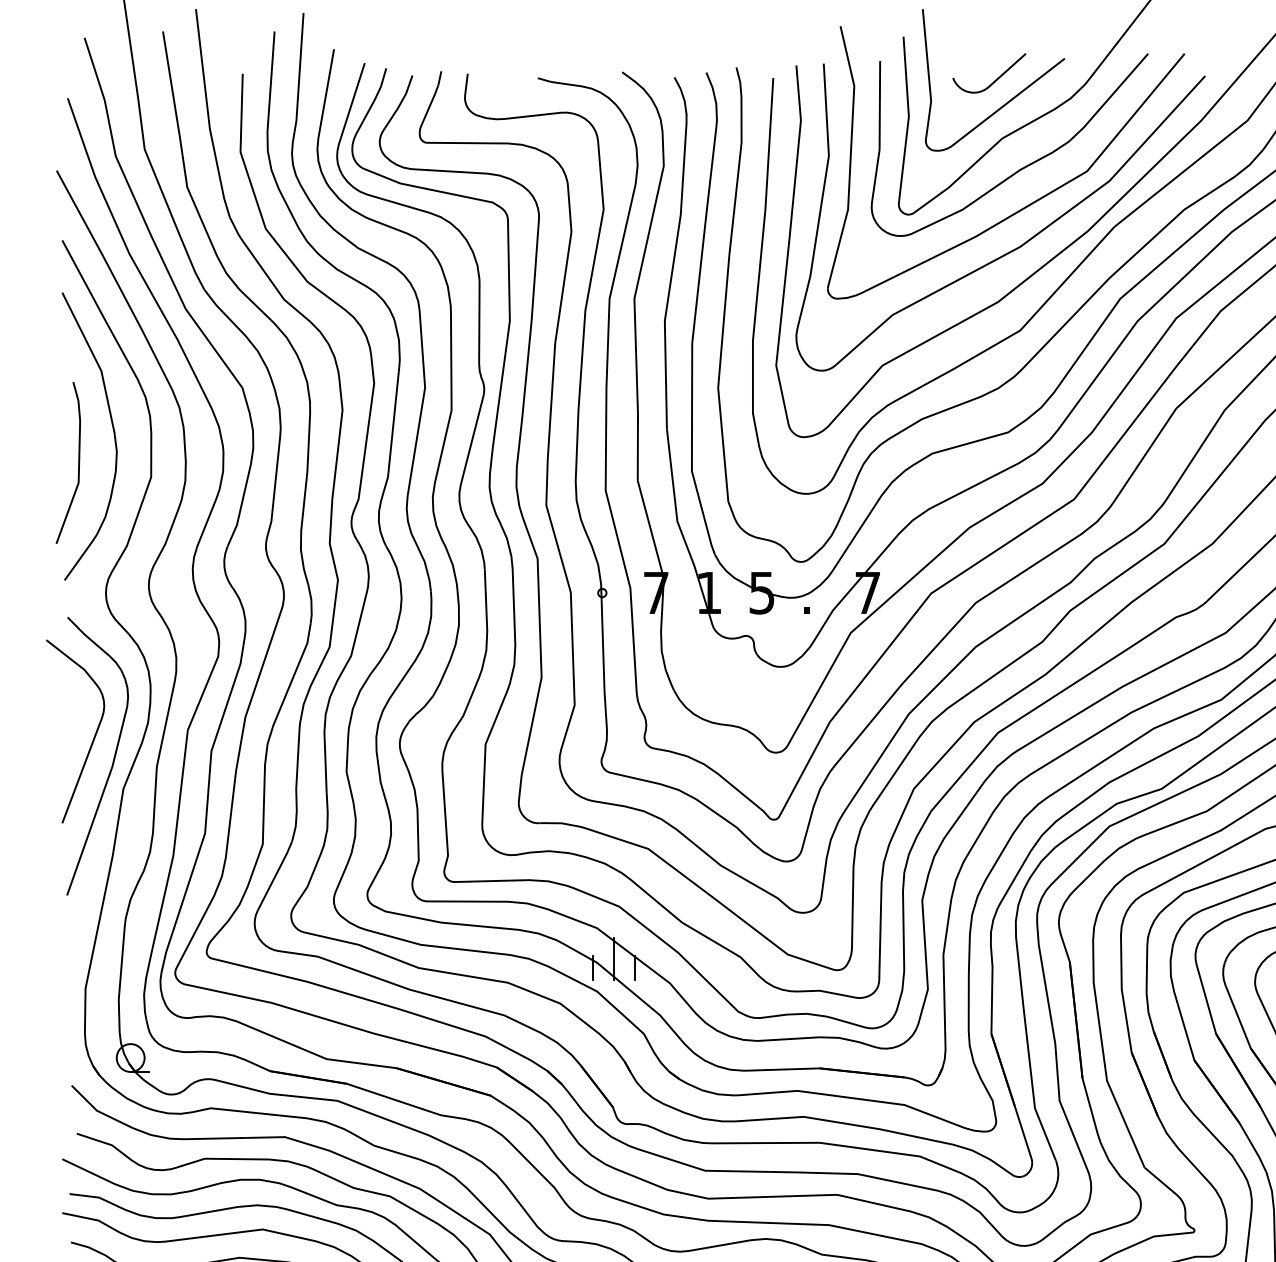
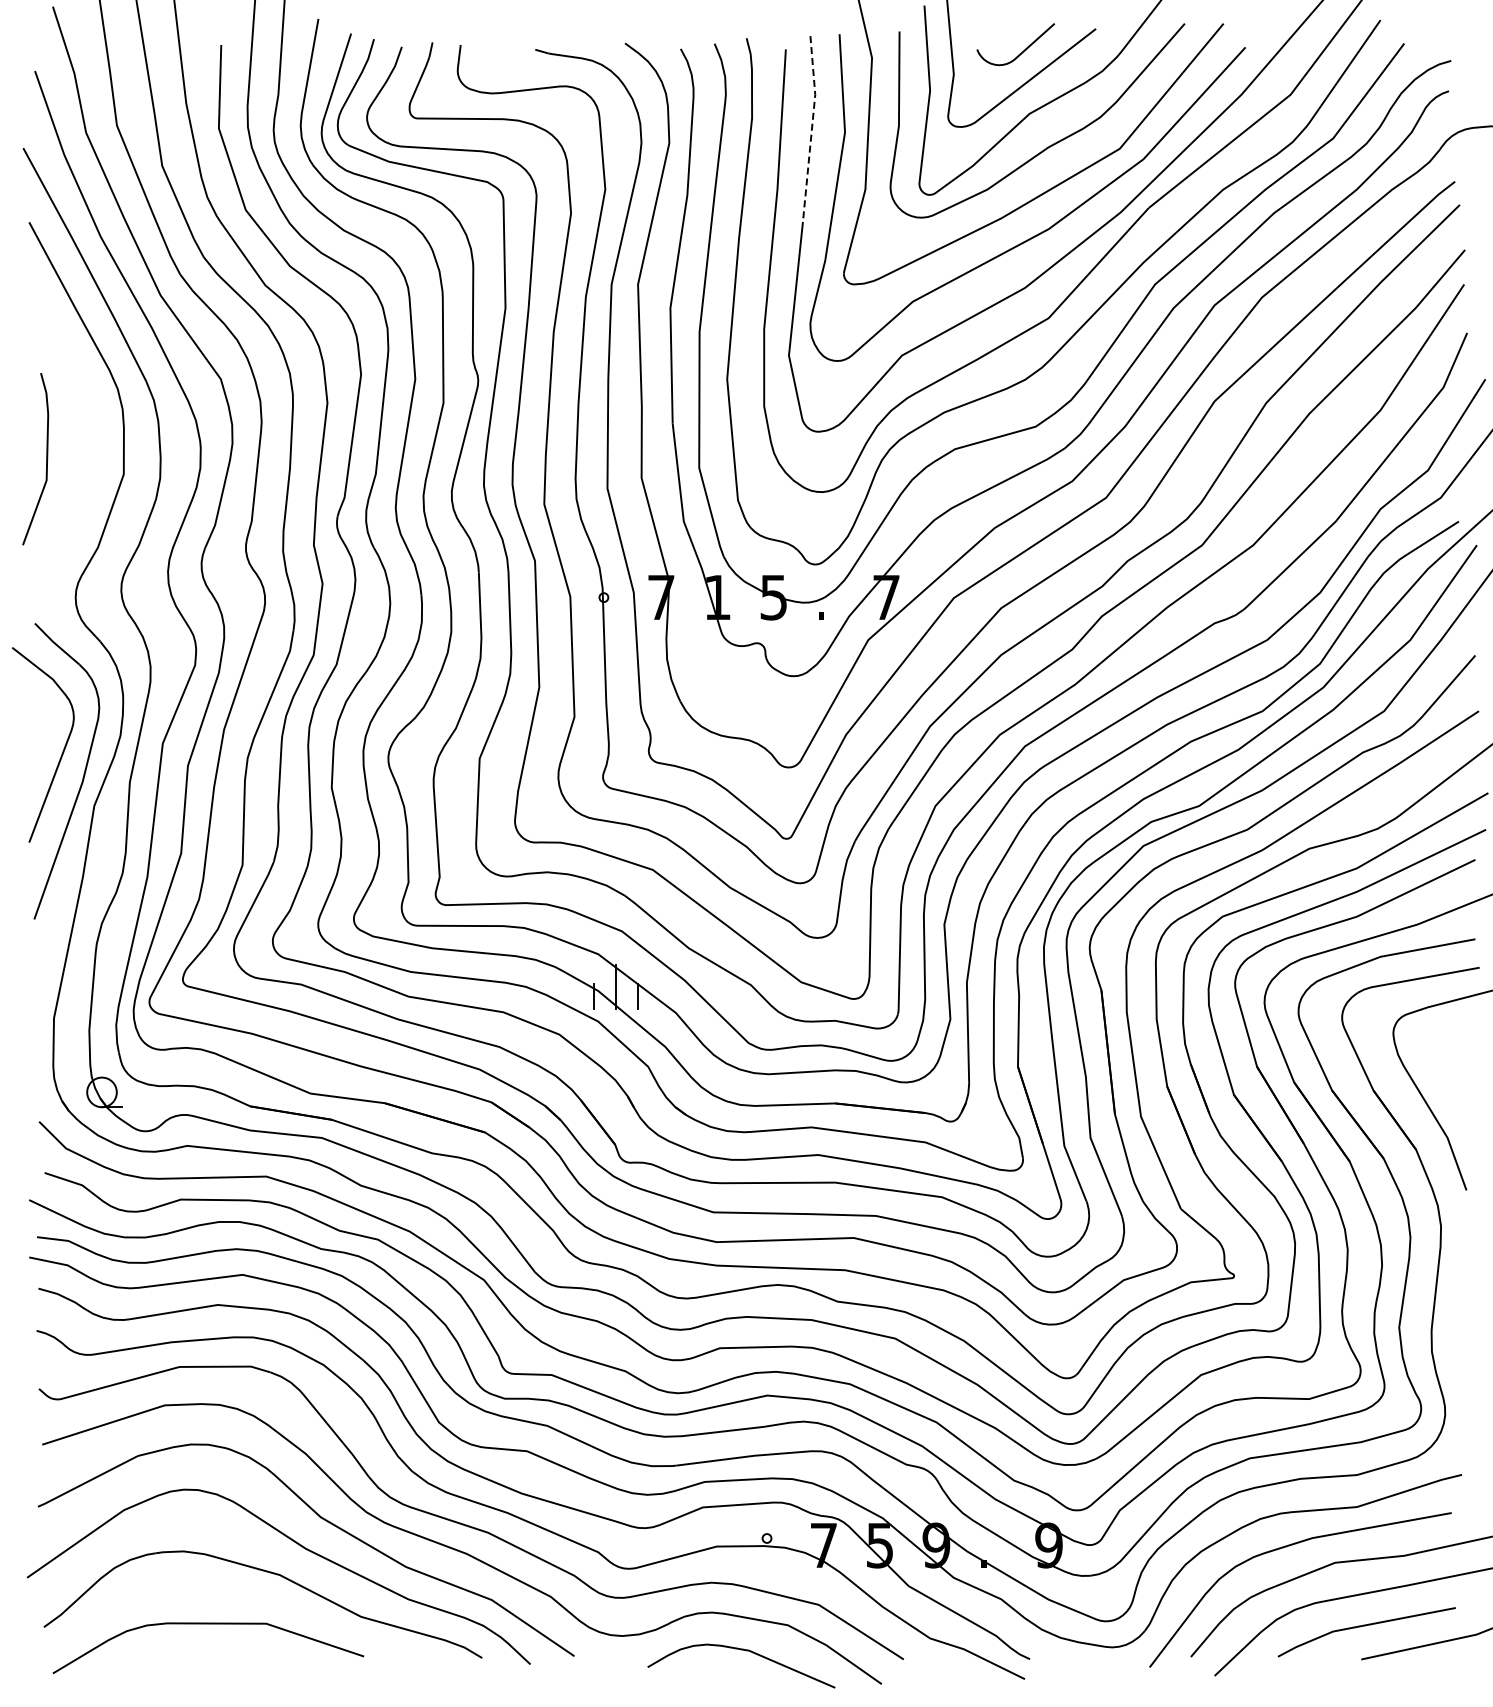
line: (798, 152) -> (812, 128), solid -> dashed
curve: (113, 433) -> (83, 427), removed

